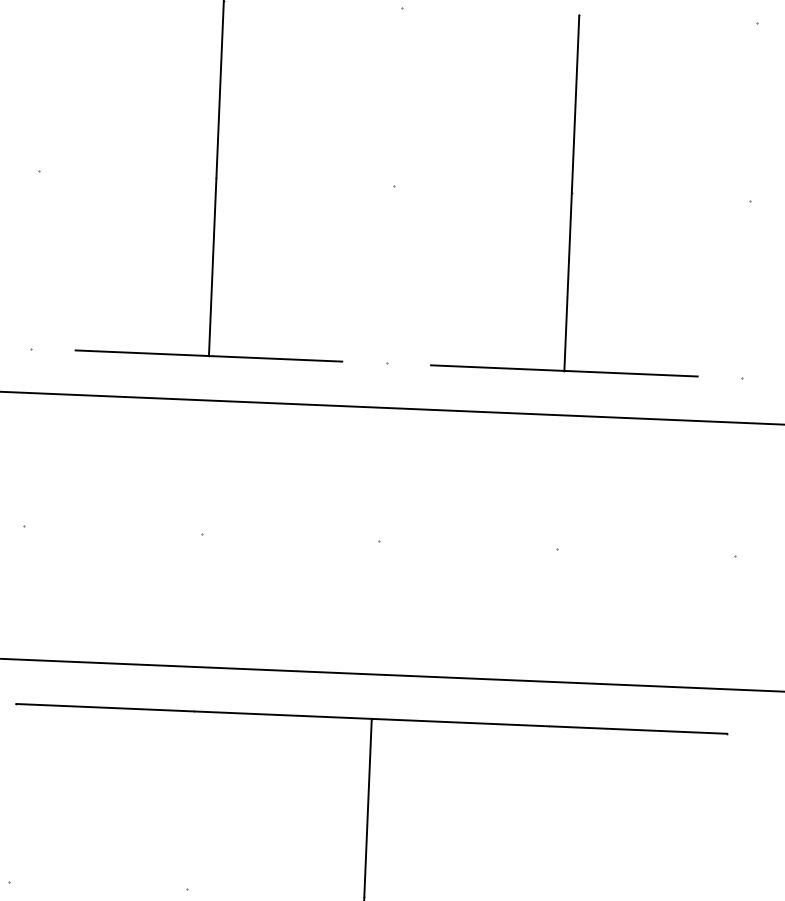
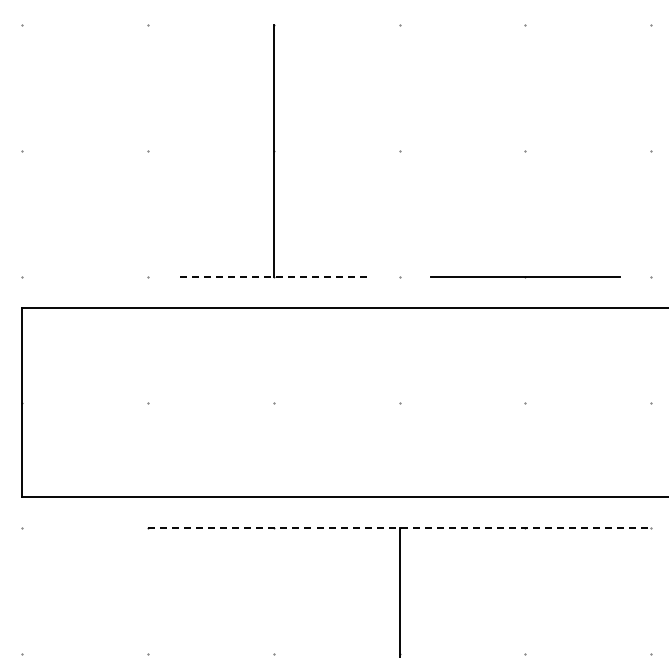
line: (572, 192) -> (525, 150), removed
line: (209, 355) -> (274, 276), solid -> dashed
line: (371, 719) -> (399, 528), solid -> dashed

